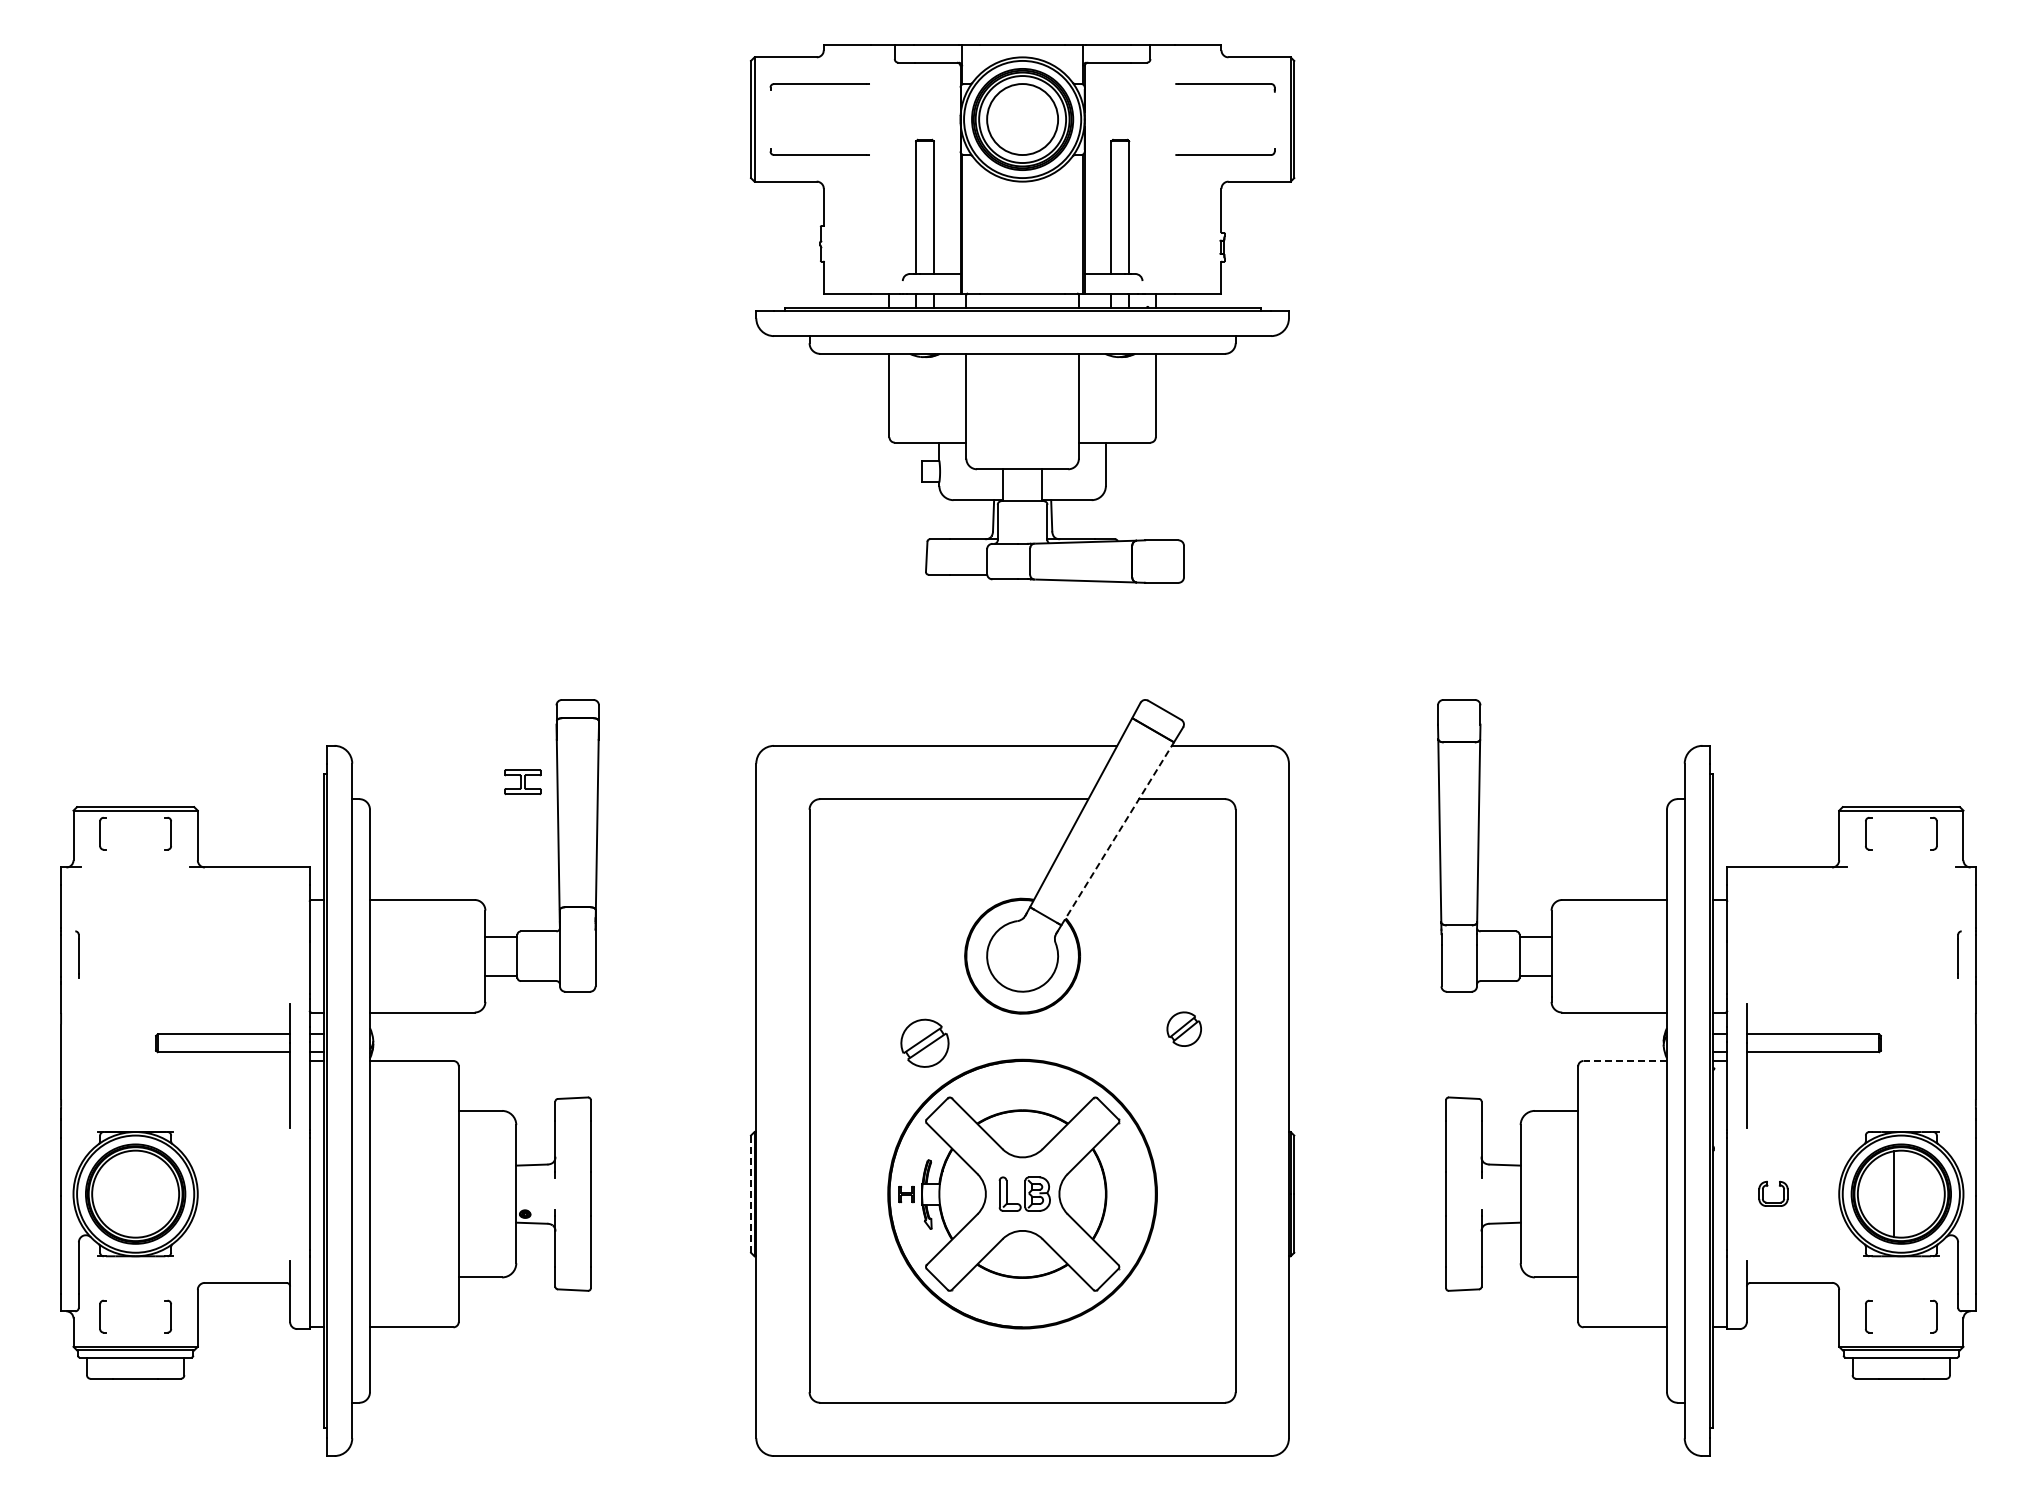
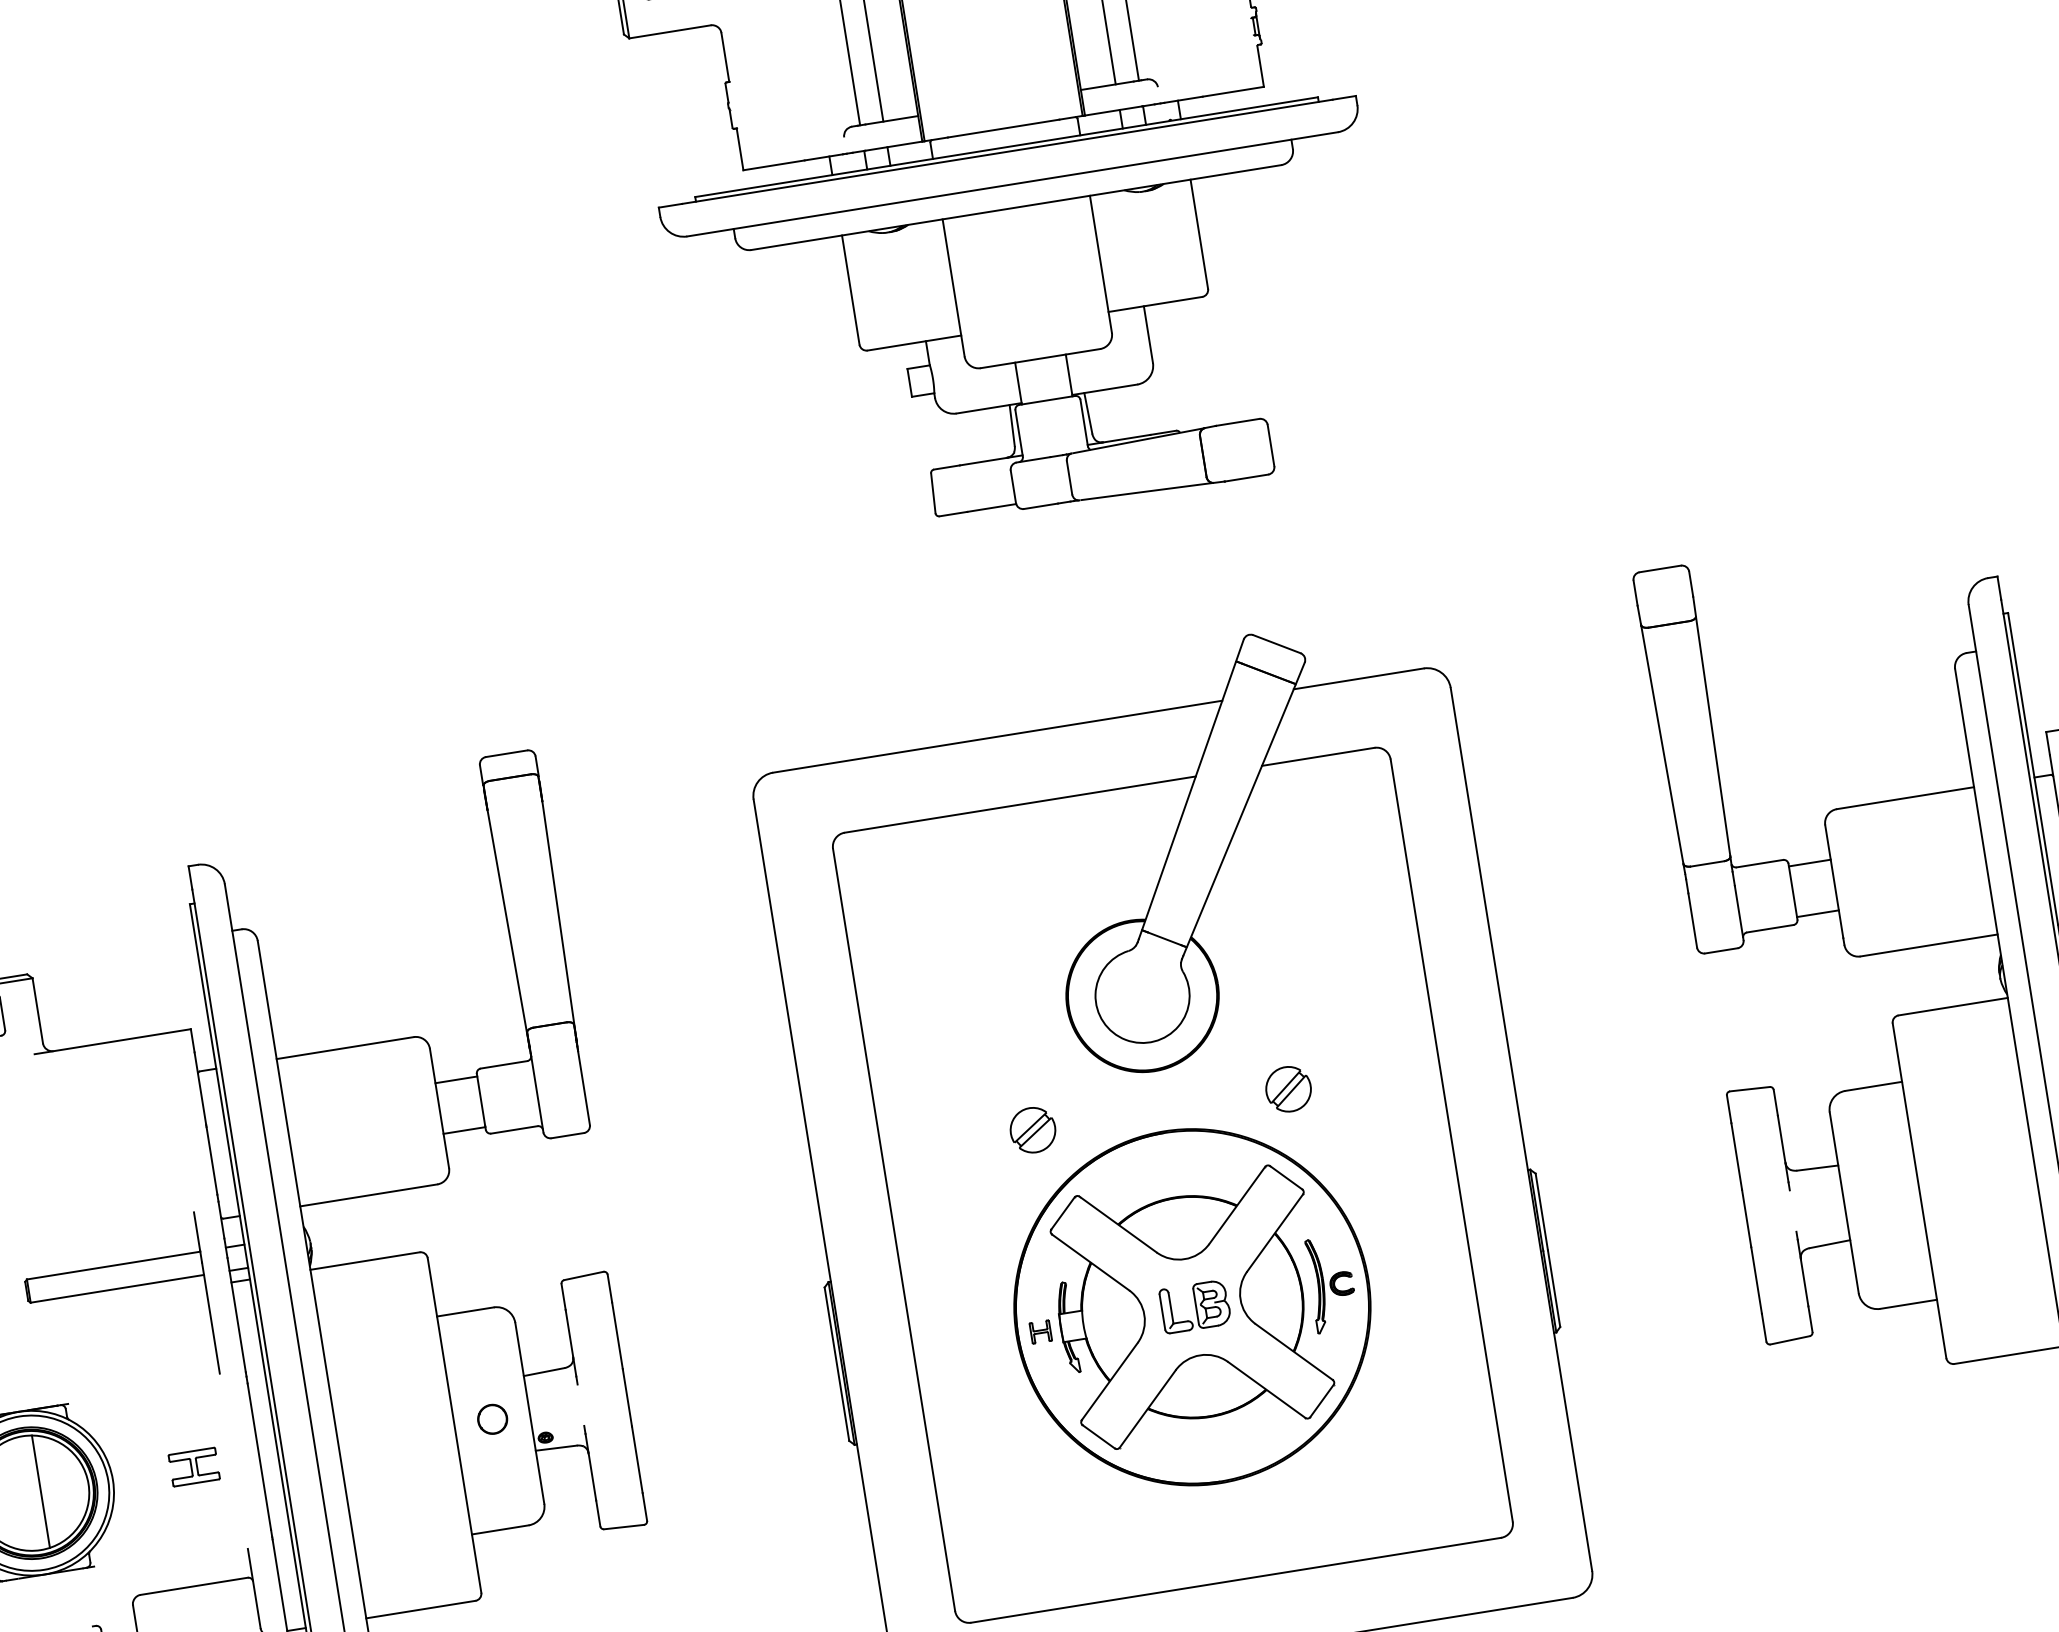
part: (522, 781) -> (193, 1466), moved
line: (1117, 834) -> (1241, 816), dashed -> solid
part: (1183, 1028) -> (1287, 1088), moved
part: (924, 1042) -> (1032, 1129), size x0.71
line: (1625, 1061) -> (1953, 1007), dashed -> solid
circle: (487, 1193) -> (491, 1418), added
part: (1128, 1193) -> (1330, 1284), added
line: (142, 1194) -> (40, 1492), added
line: (750, 1194) -> (836, 1364), dashed -> solid

